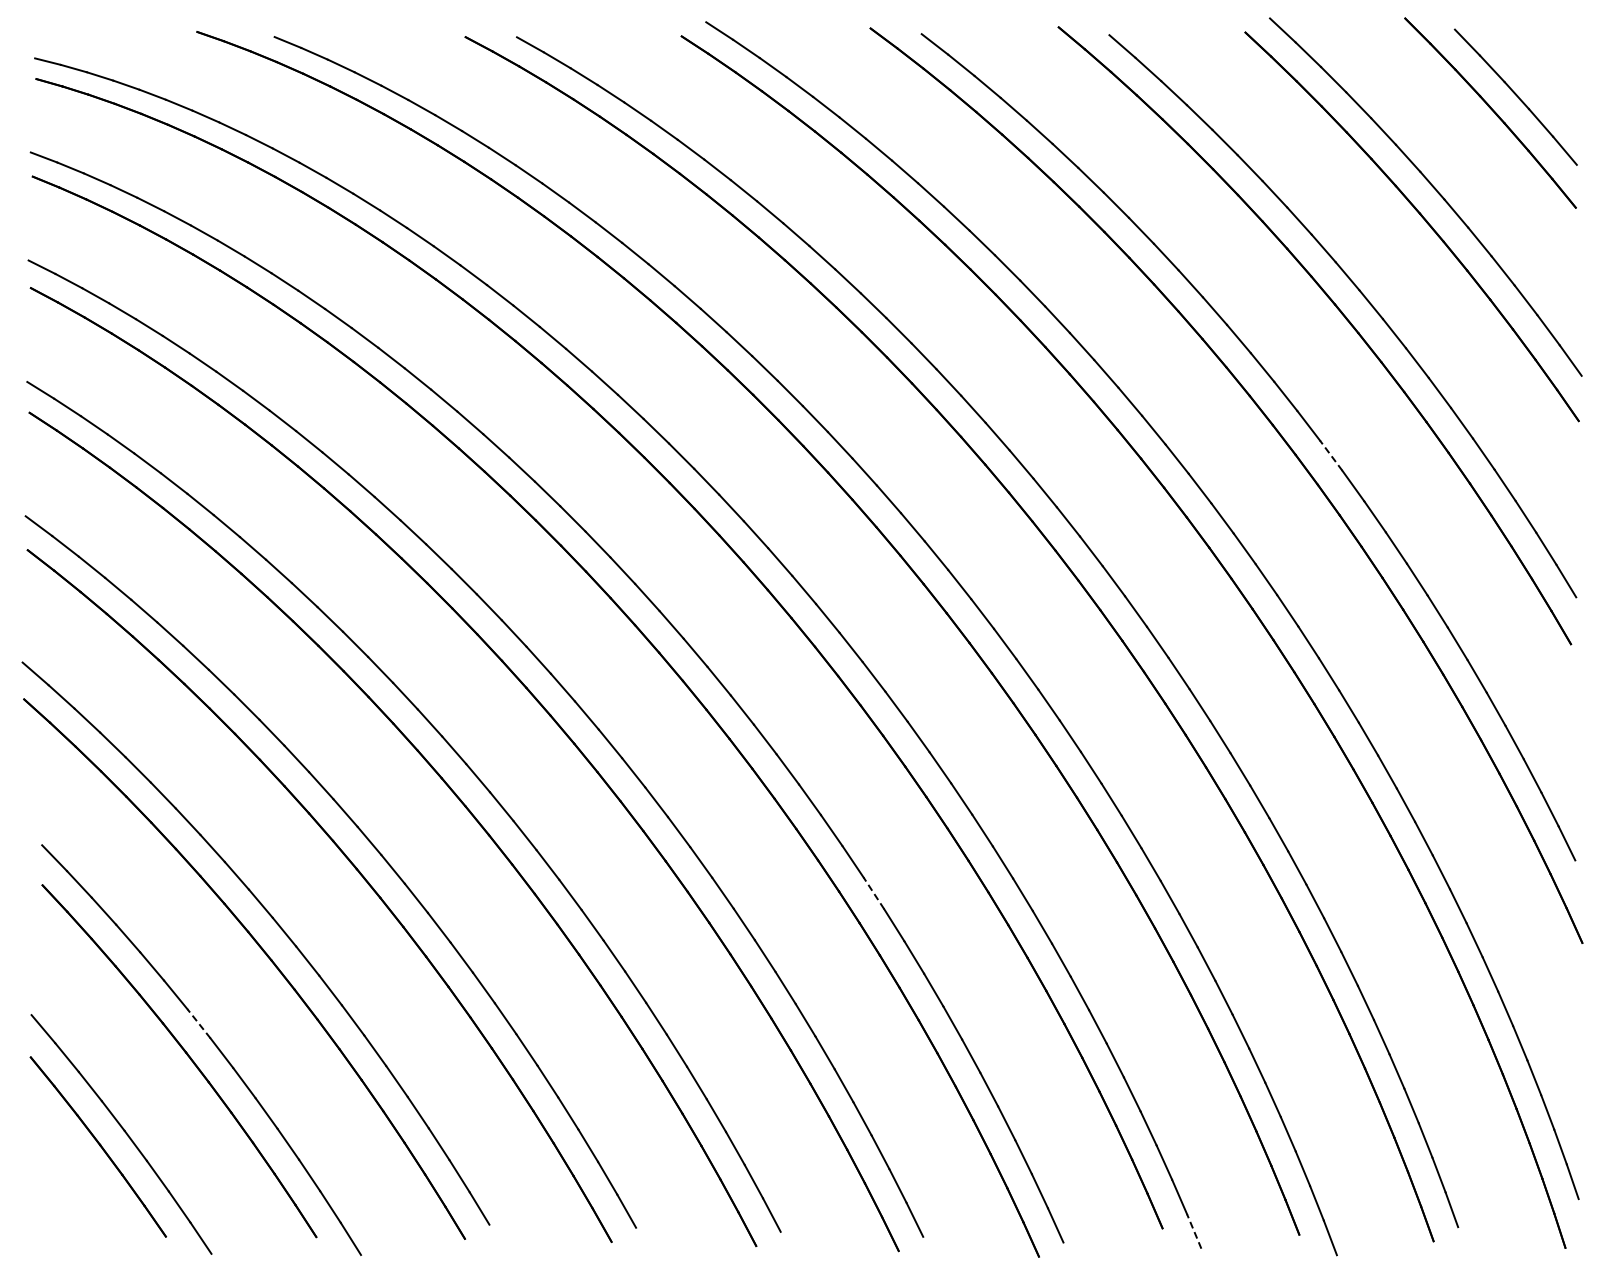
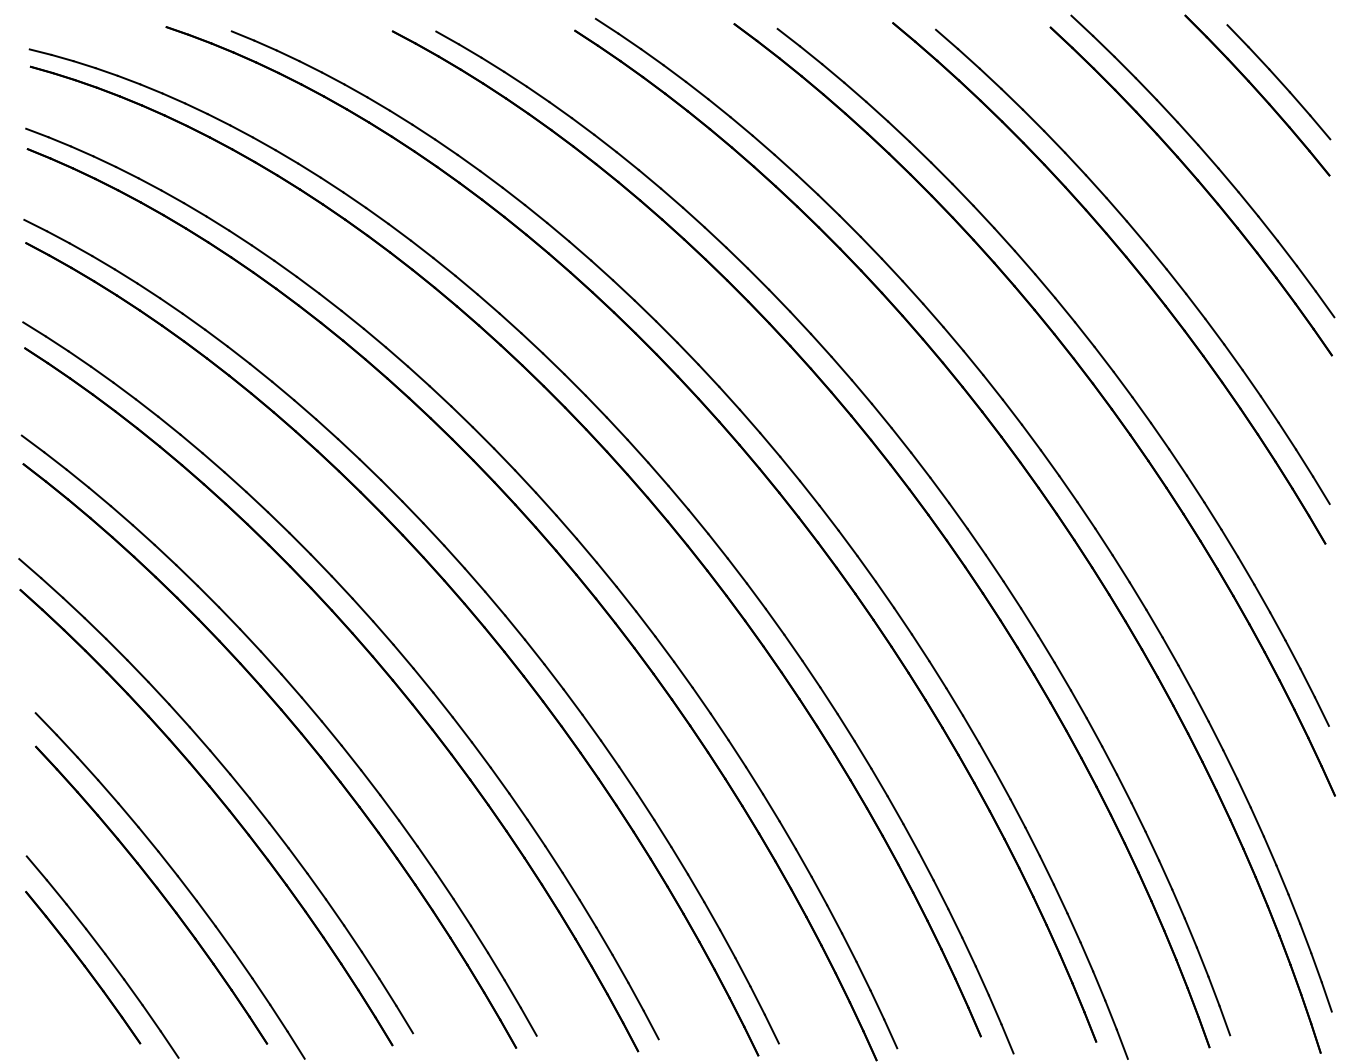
line: (1331, 455) -> (1123, 384), dashed -> solid
line: (873, 893) -> (736, 753), dashed -> solid
line: (199, 1023) -> (168, 863), dashed -> solid
line: (1194, 1231) -> (1007, 1038), dashed -> solid

